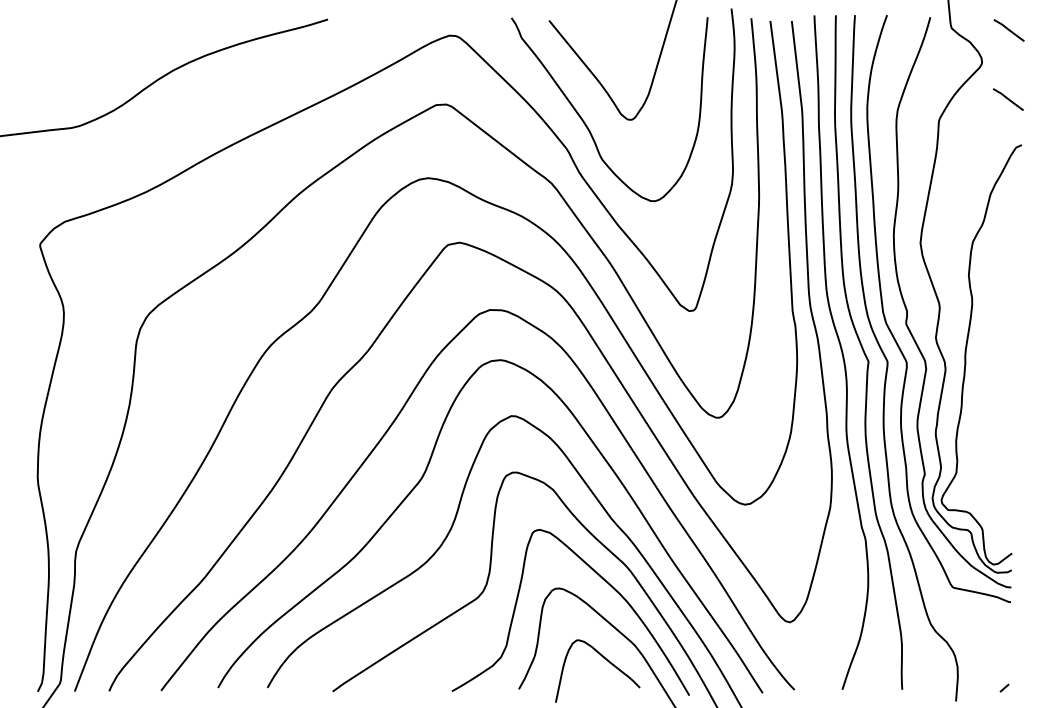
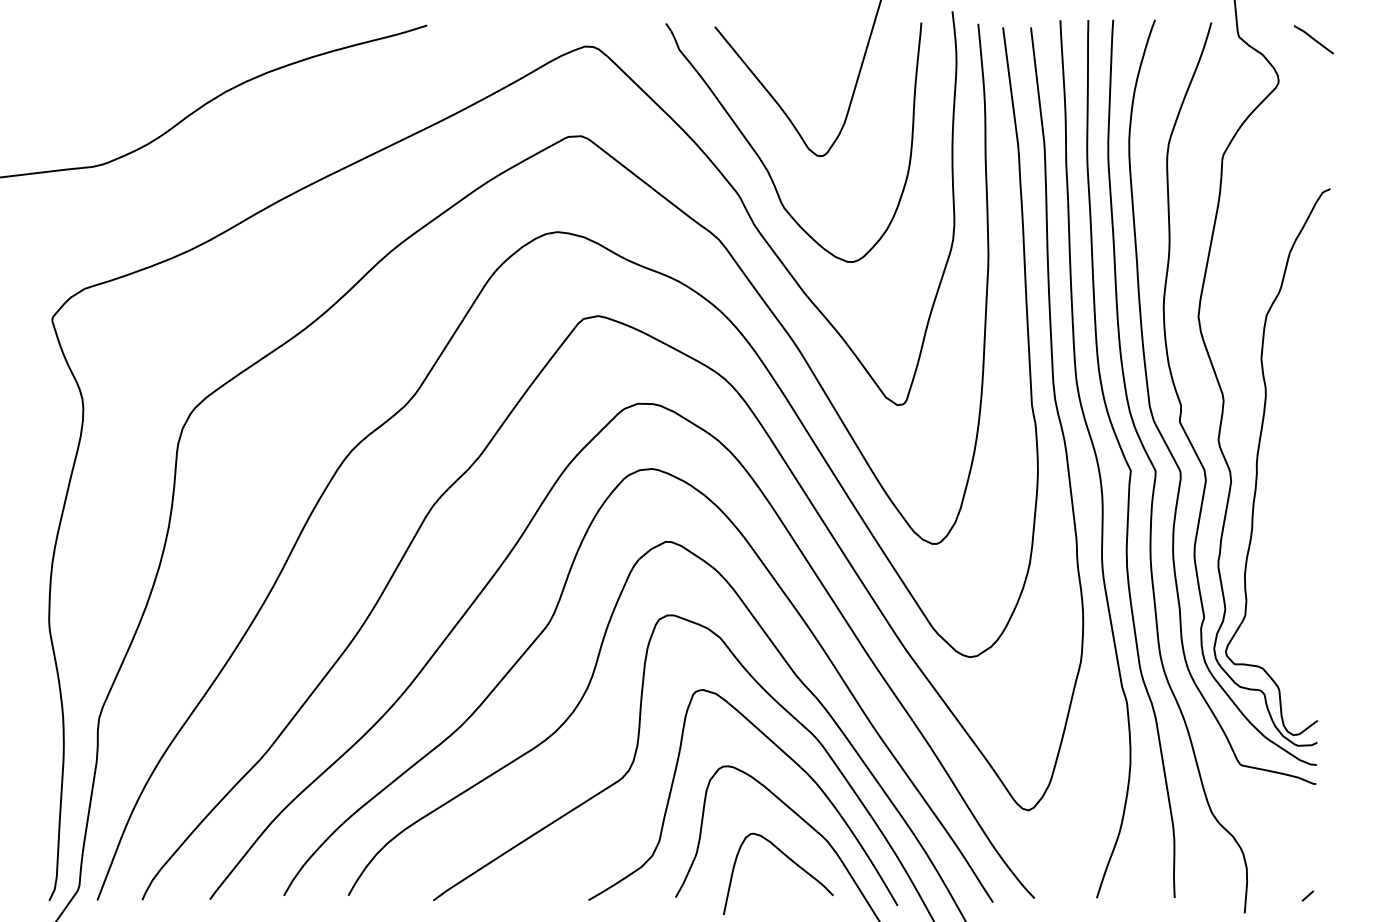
line: (1008, 99) -> (1312, 129), removed

